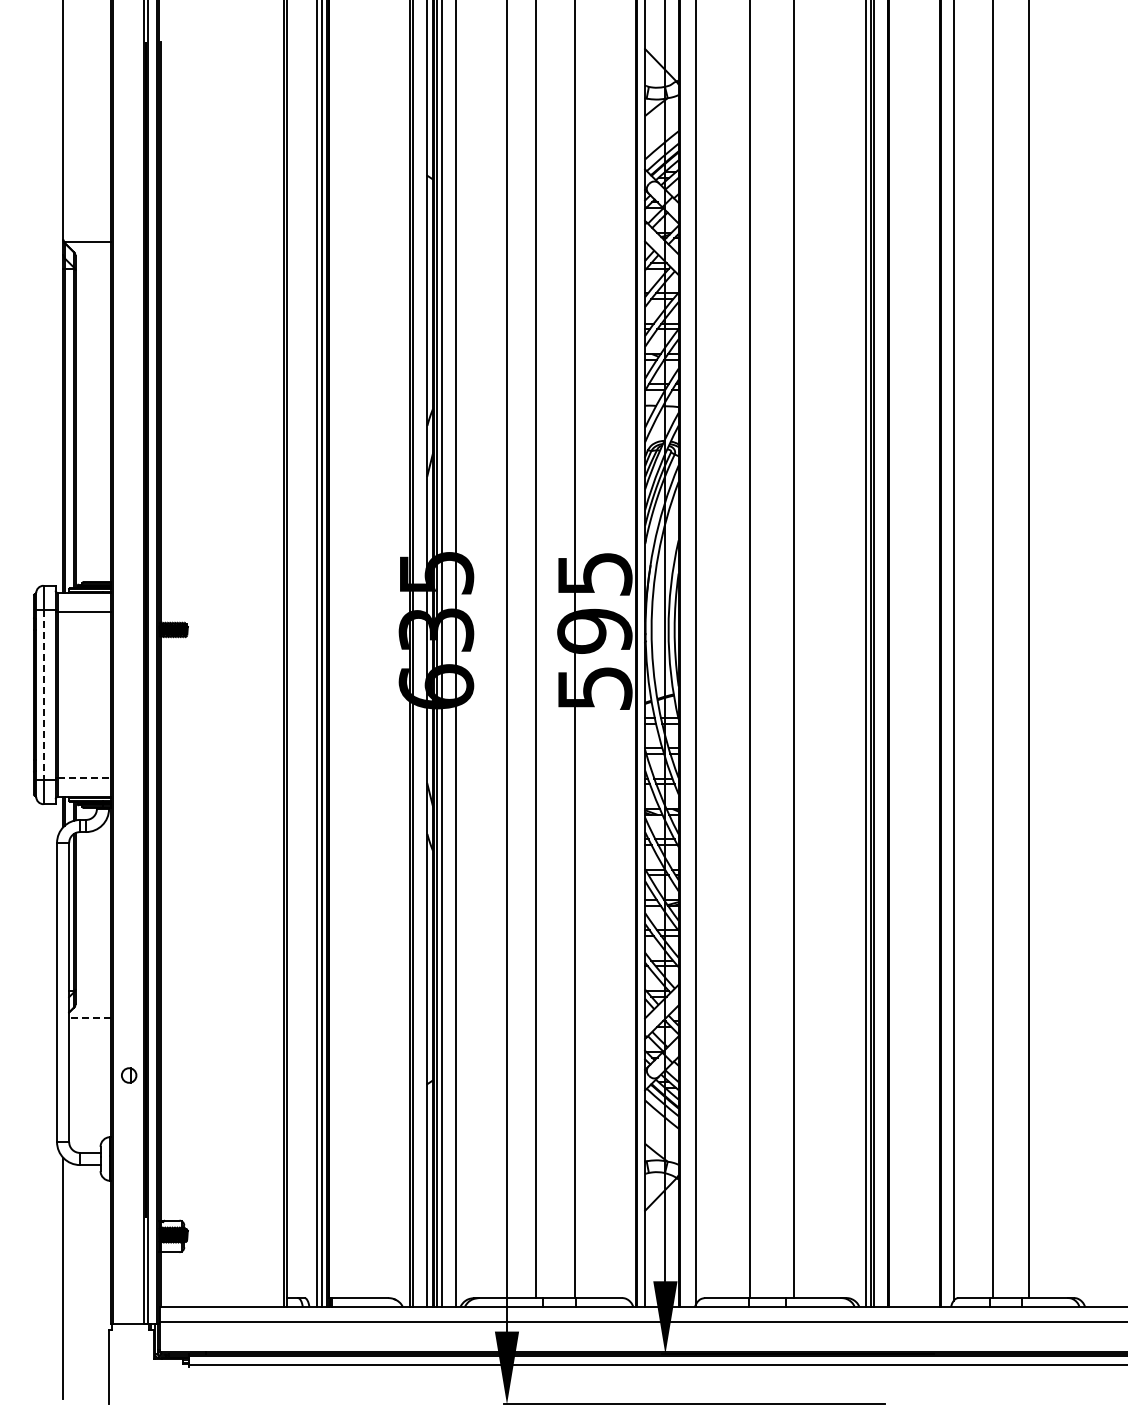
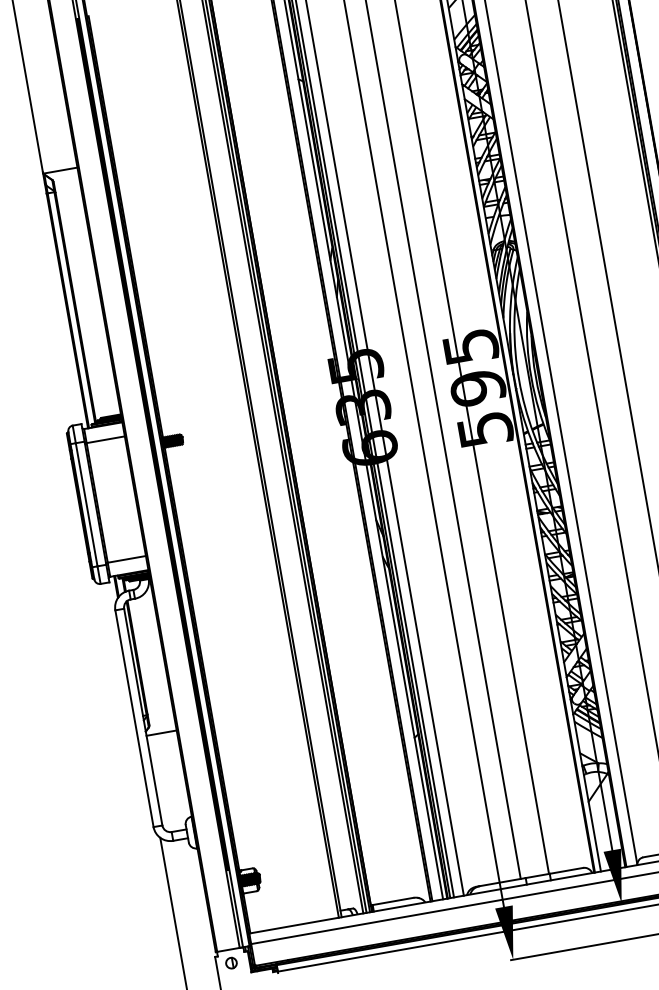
line: (43, 695) -> (86, 505), dashed -> solid
line: (84, 777) -> (126, 559), dashed -> solid
line: (89, 1018) -> (161, 733), dashed -> solid
part: (129, 1075) -> (231, 963), moved

